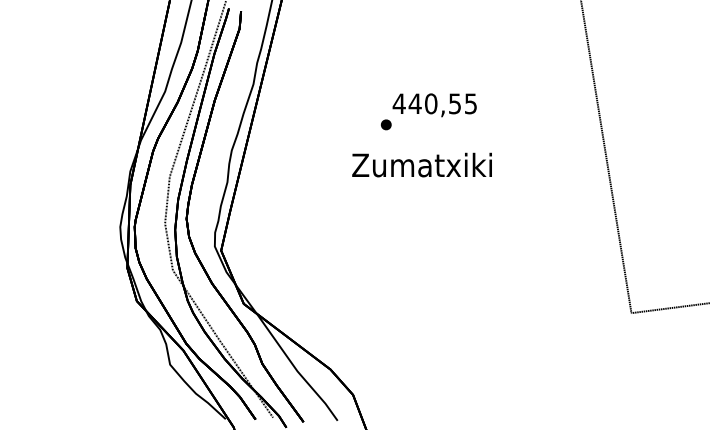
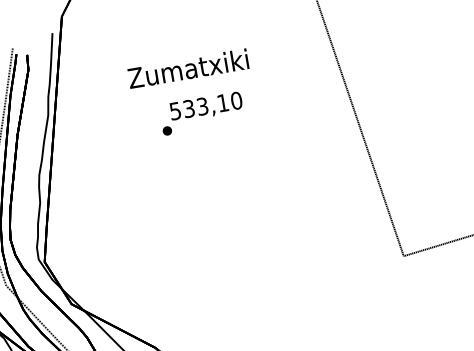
text: (434, 103) -> (205, 105), 440,55 -> 533,10
text: (421, 164) -> (187, 68), moved

